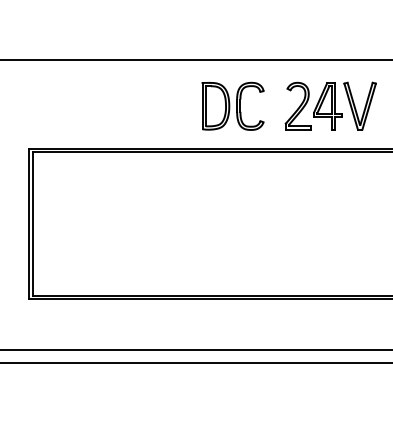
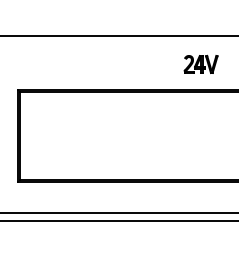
part: (232, 106) -> (141, 64), removed
part: (329, 106) -> (200, 64), size x0.6

